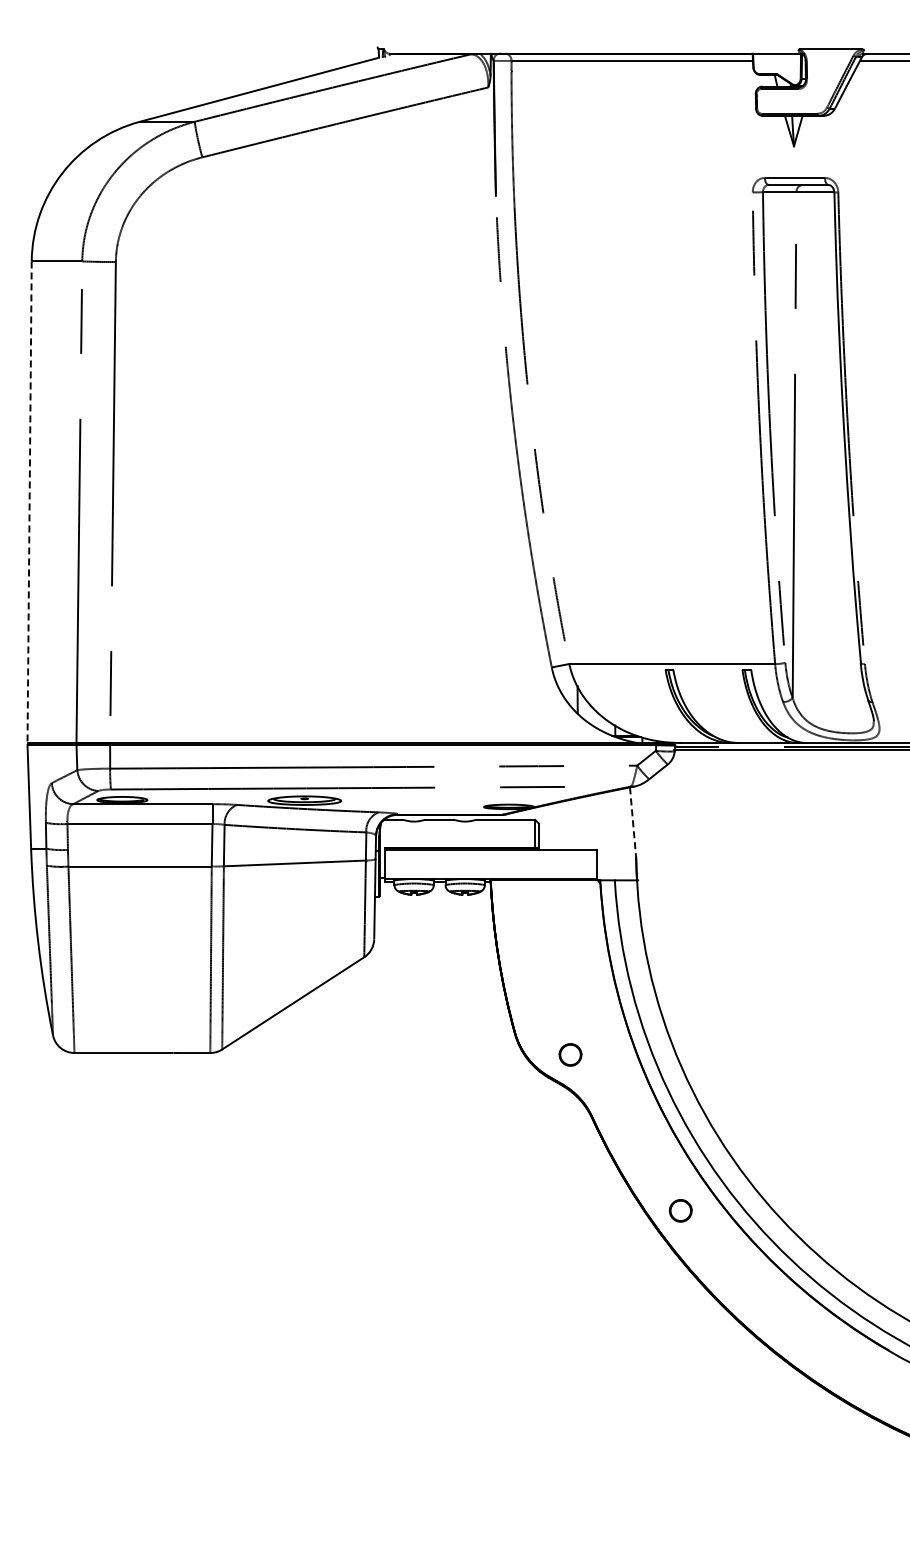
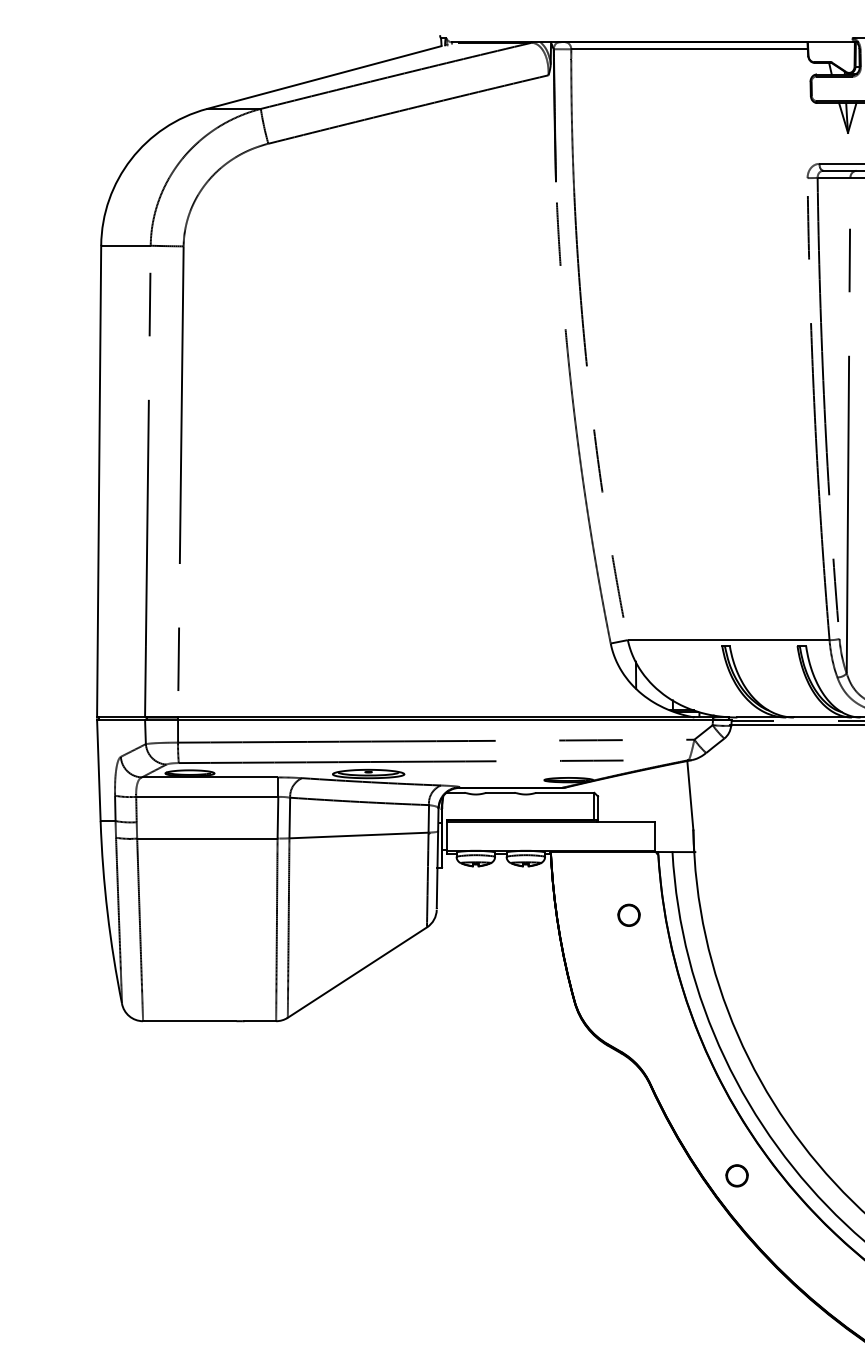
line: (29, 502) -> (99, 481), dashed -> solid
line: (633, 823) -> (690, 796), dashed -> solid
part: (570, 1054) -> (629, 914), moved

